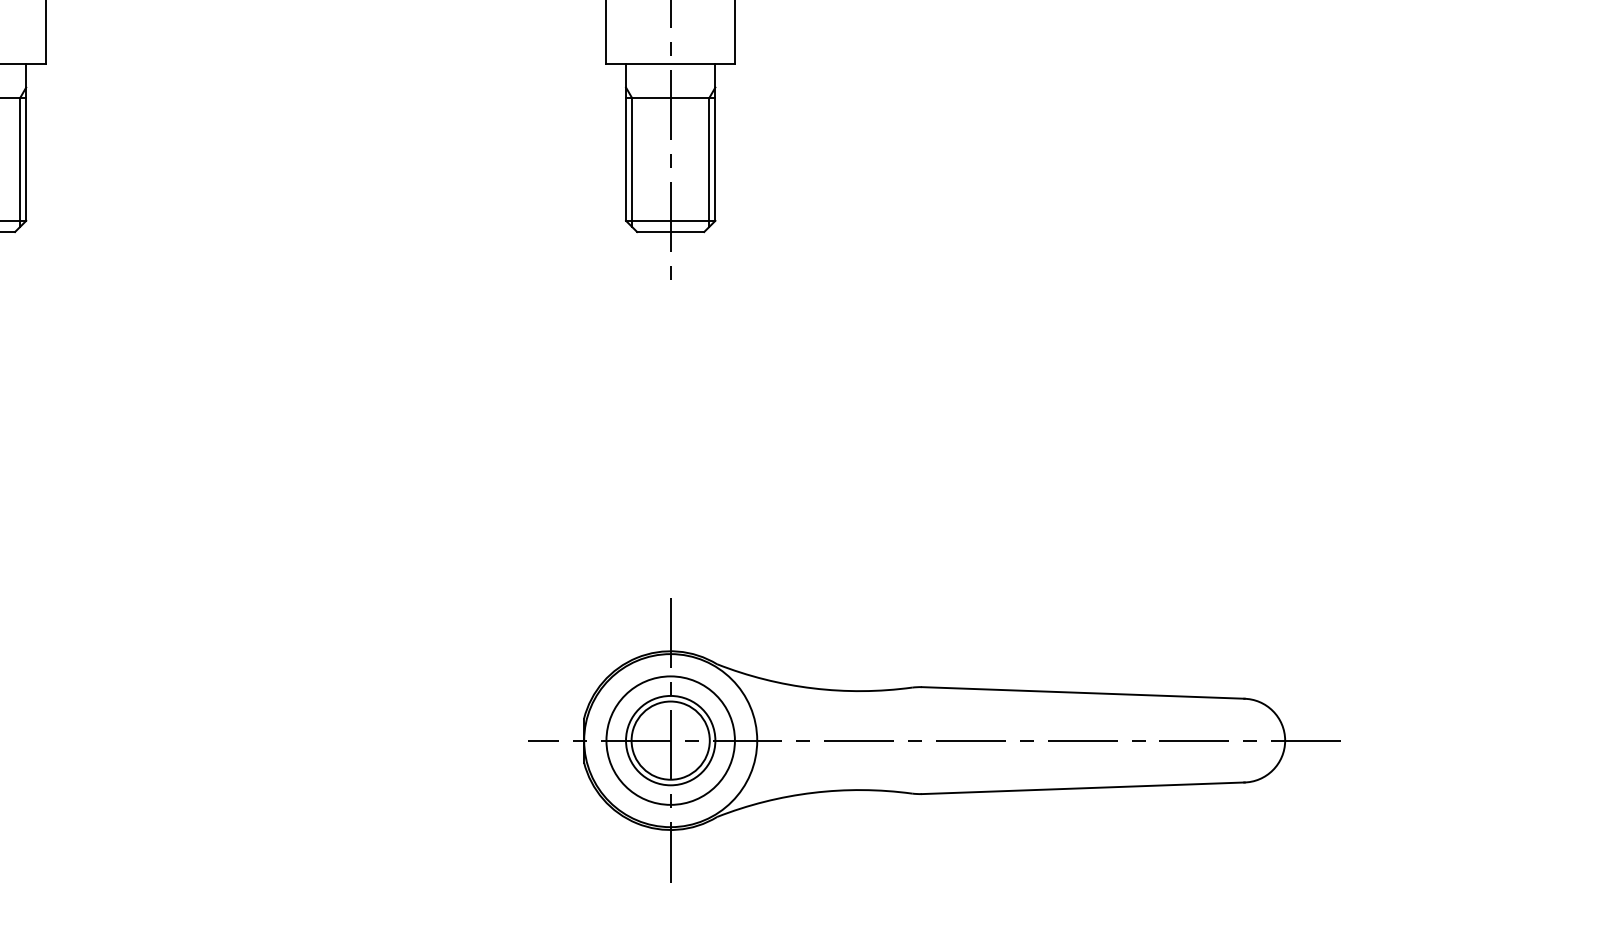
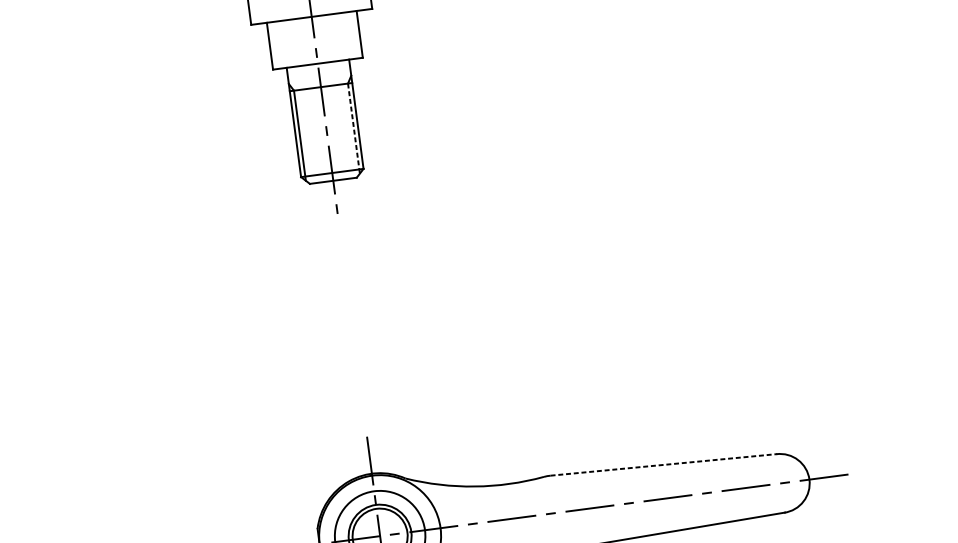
line: (709, 162) -> (354, 128), solid -> dashed
line: (1083, 692) -> (664, 464), solid -> dashed

